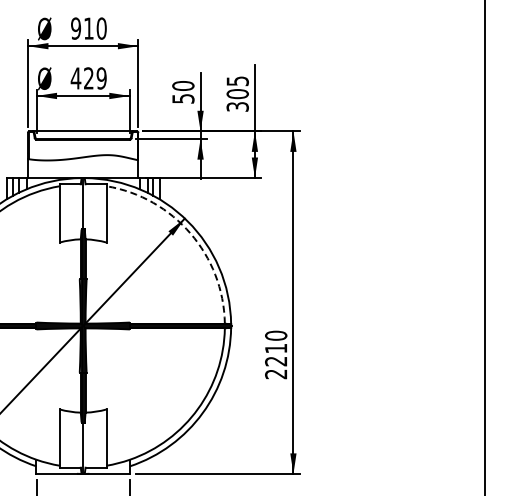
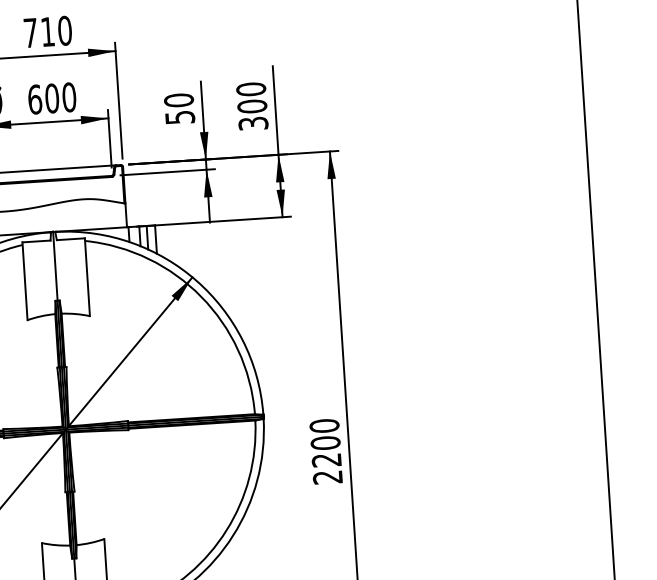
text: (76, 28) -> (31, 32), 910 -> 710
text: (88, 78) -> (51, 98), 429 -> 600
text: (237, 81) -> (250, 89), 305 -> 300
arc: (190, 233) -> (201, 296), dashed -> solid
text: (276, 348) -> (326, 442), 2210 -> 2200

